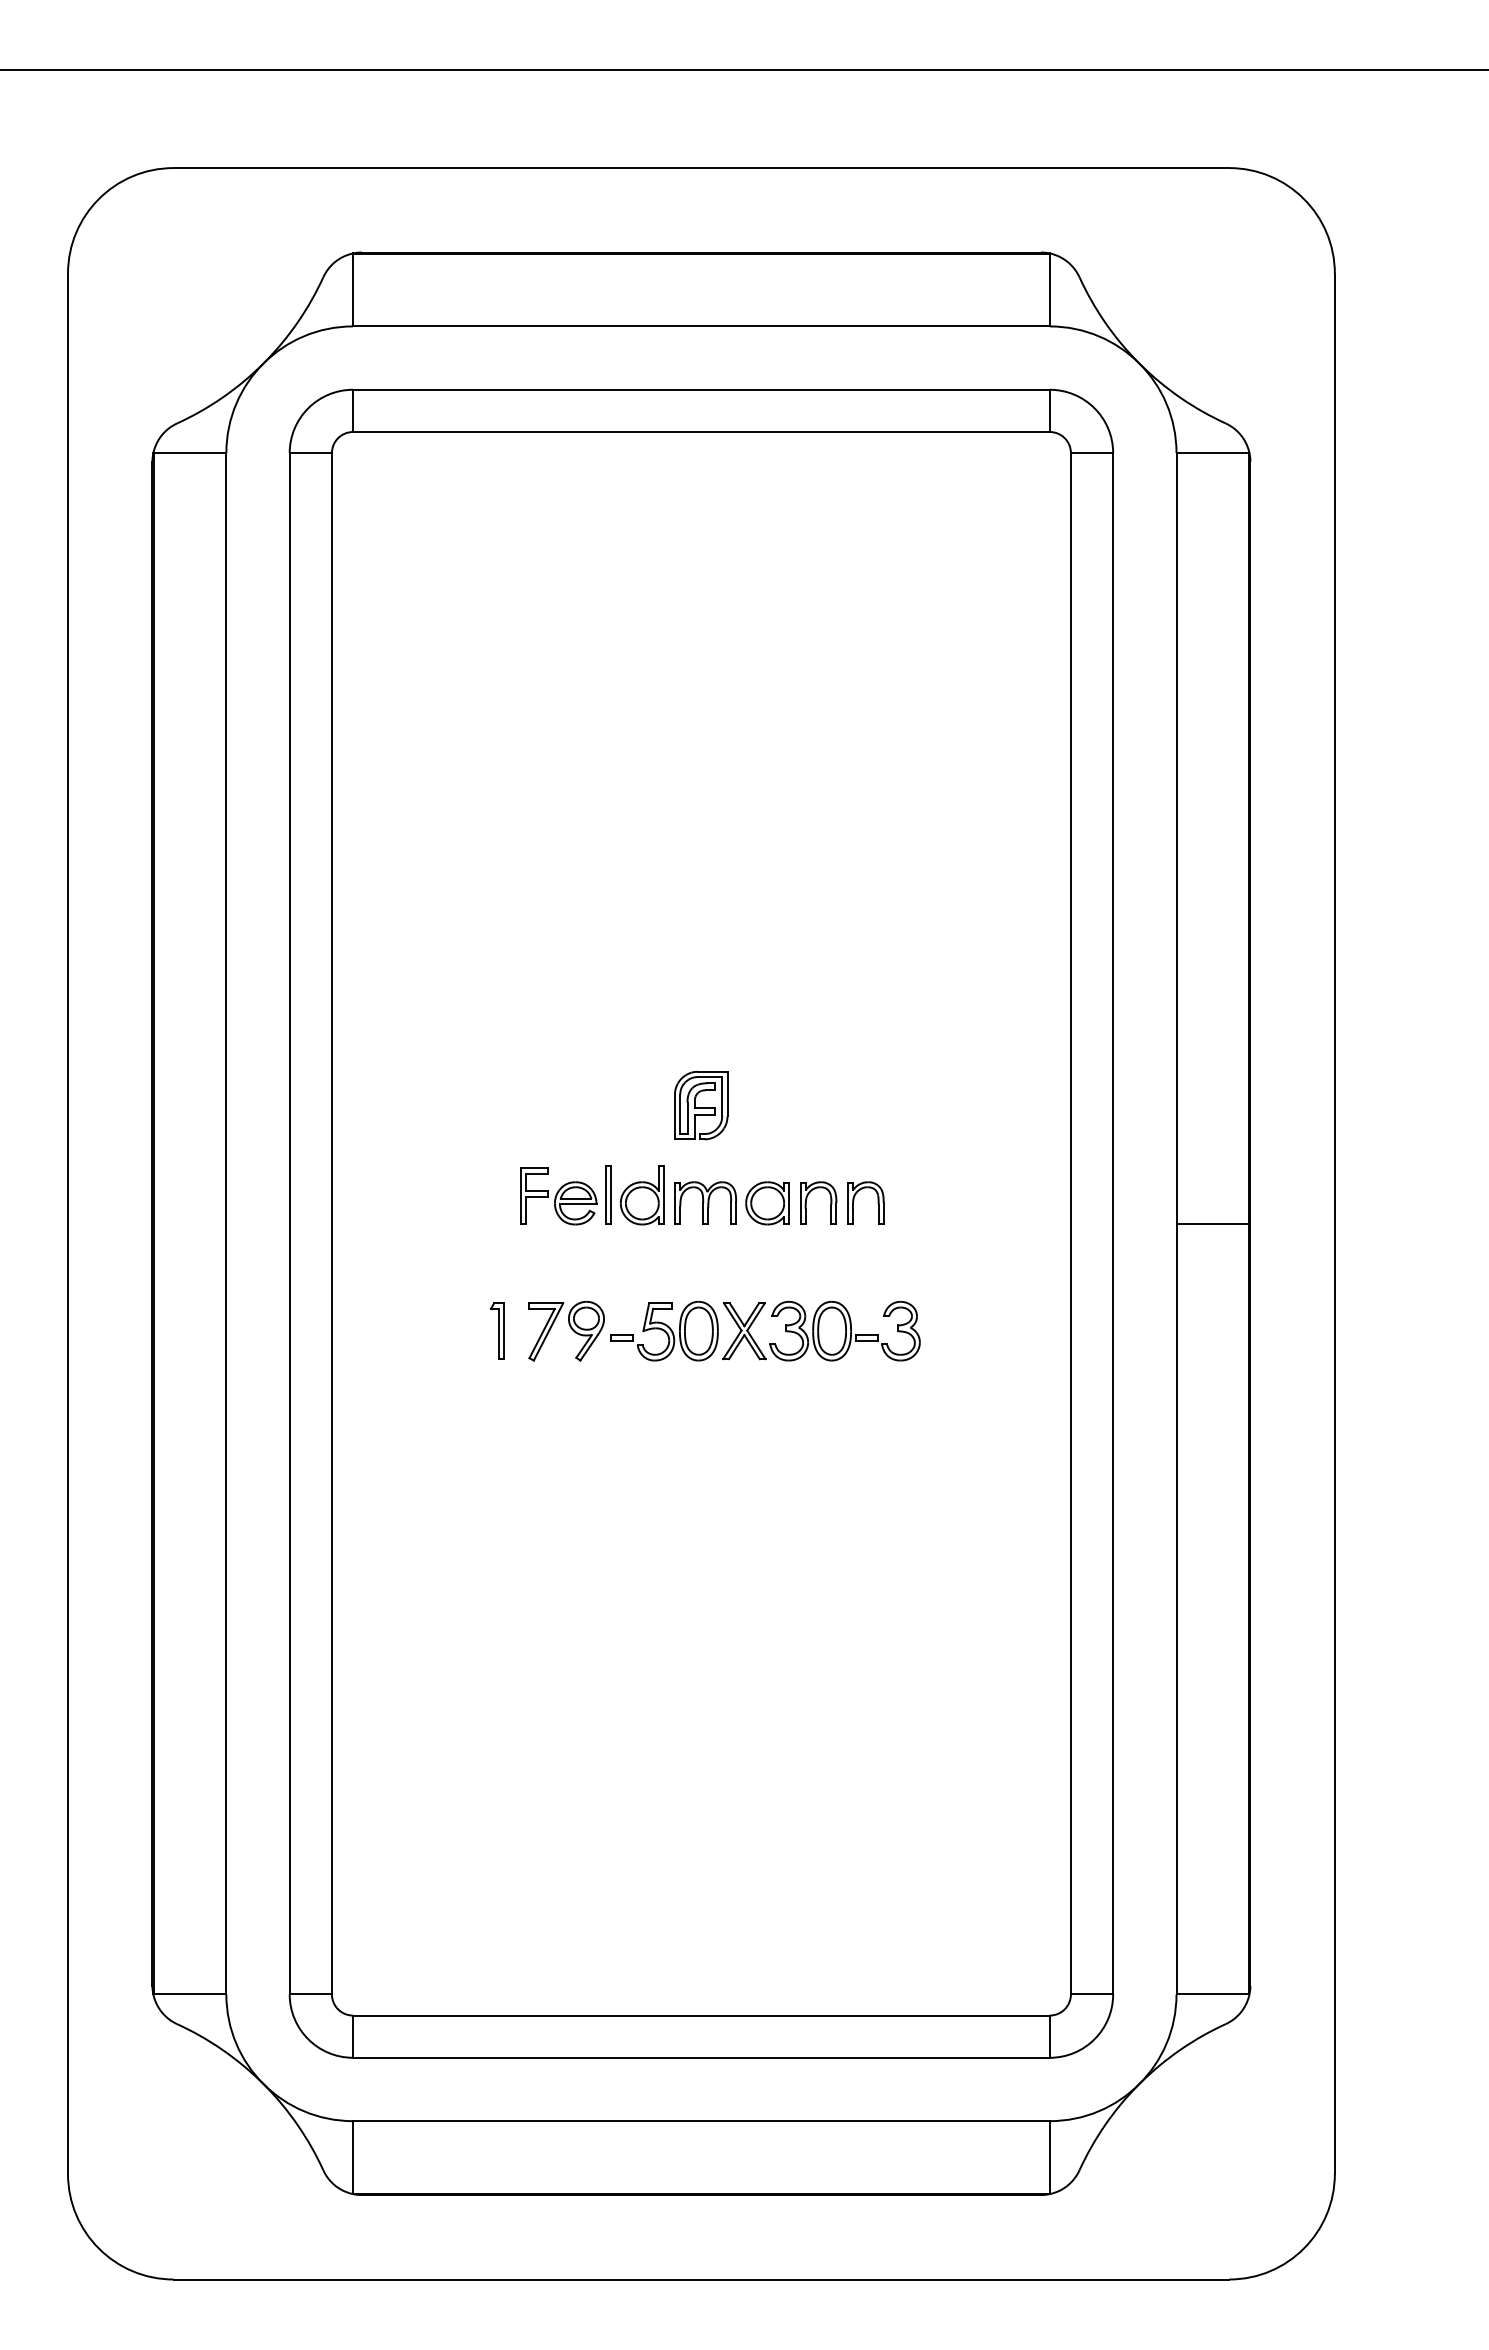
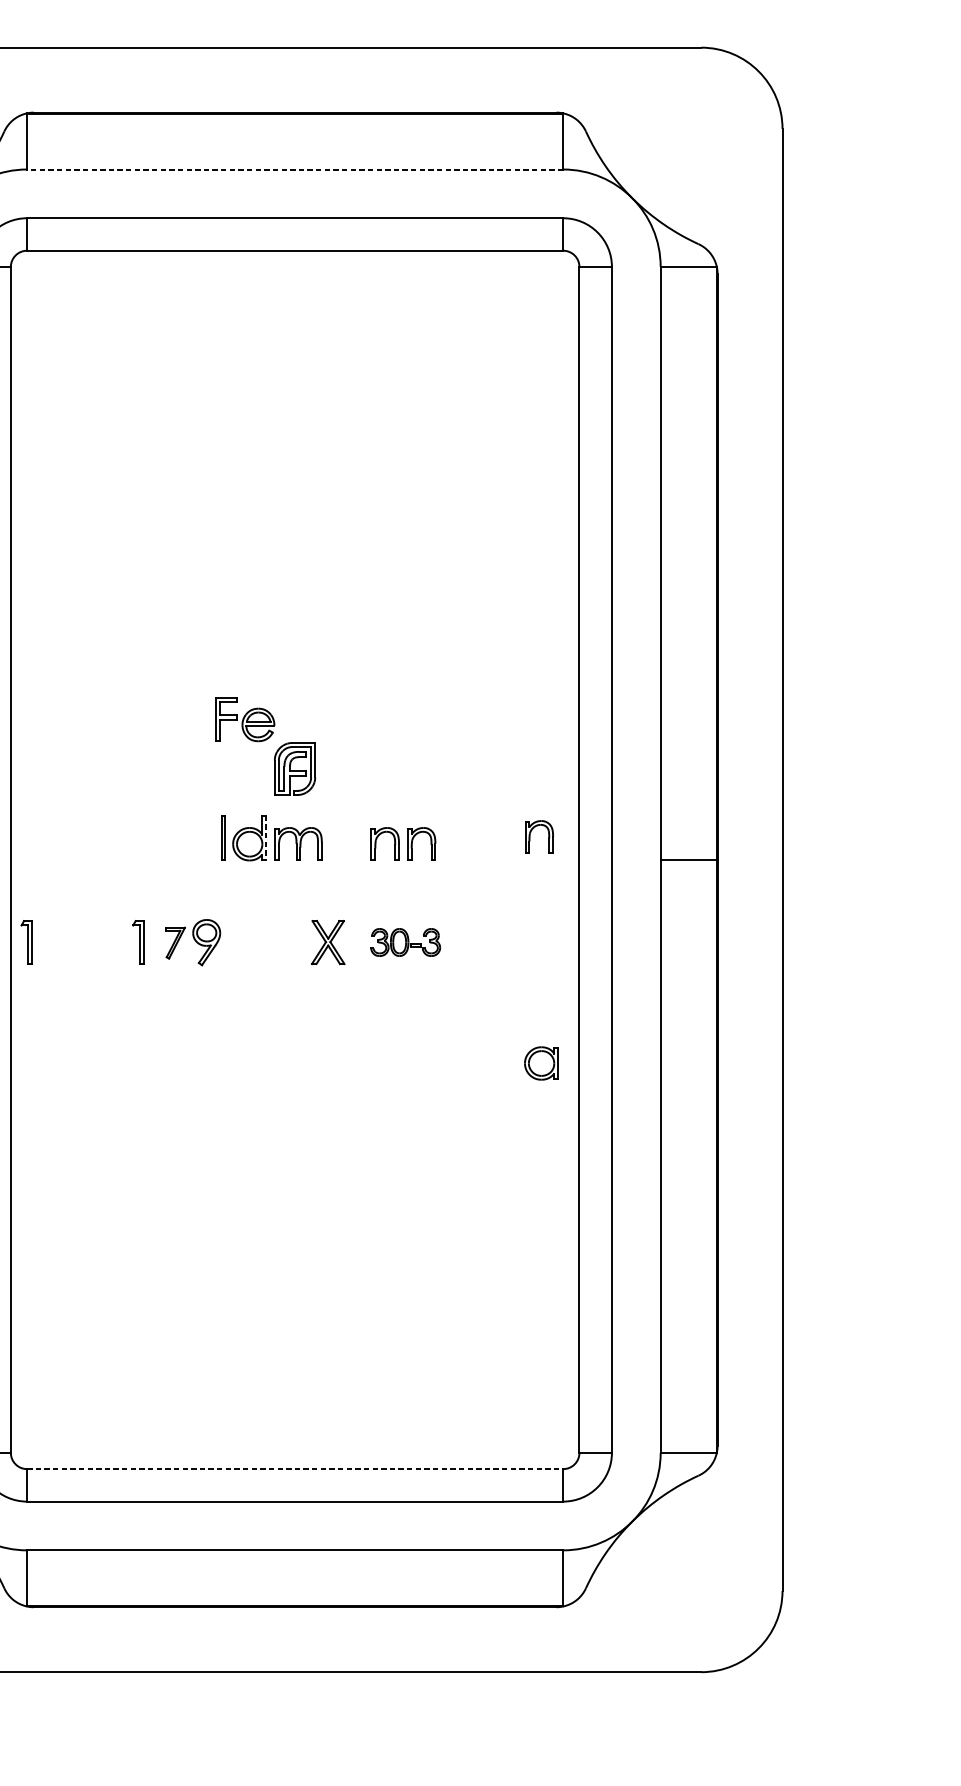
line: (700, 326) -> (294, 169), solid -> dashed
part: (1007, 1192) -> (530, 835), added
line: (663, 1195) -> (265, 838), solid -> dashed
part: (558, 1196) -> (245, 719), moved
part: (767, 1203) -> (541, 1063), moved
part: (351, 1330) -> (25, 942), added
part: (664, 1330) -> (266, 942), removed
part: (844, 1330) -> (405, 942), size x0.6
part: (546, 1331) -> (175, 942), size x0.7
line: (701, 2015) -> (295, 1469), solid -> dashed

